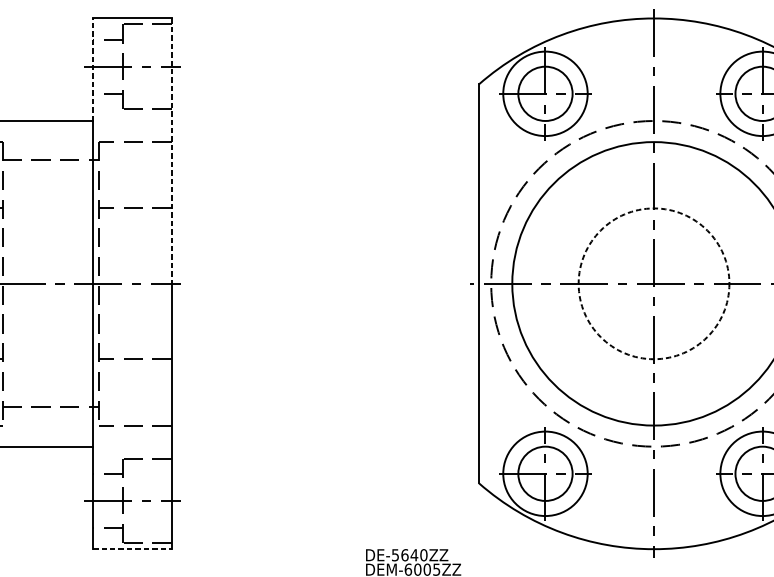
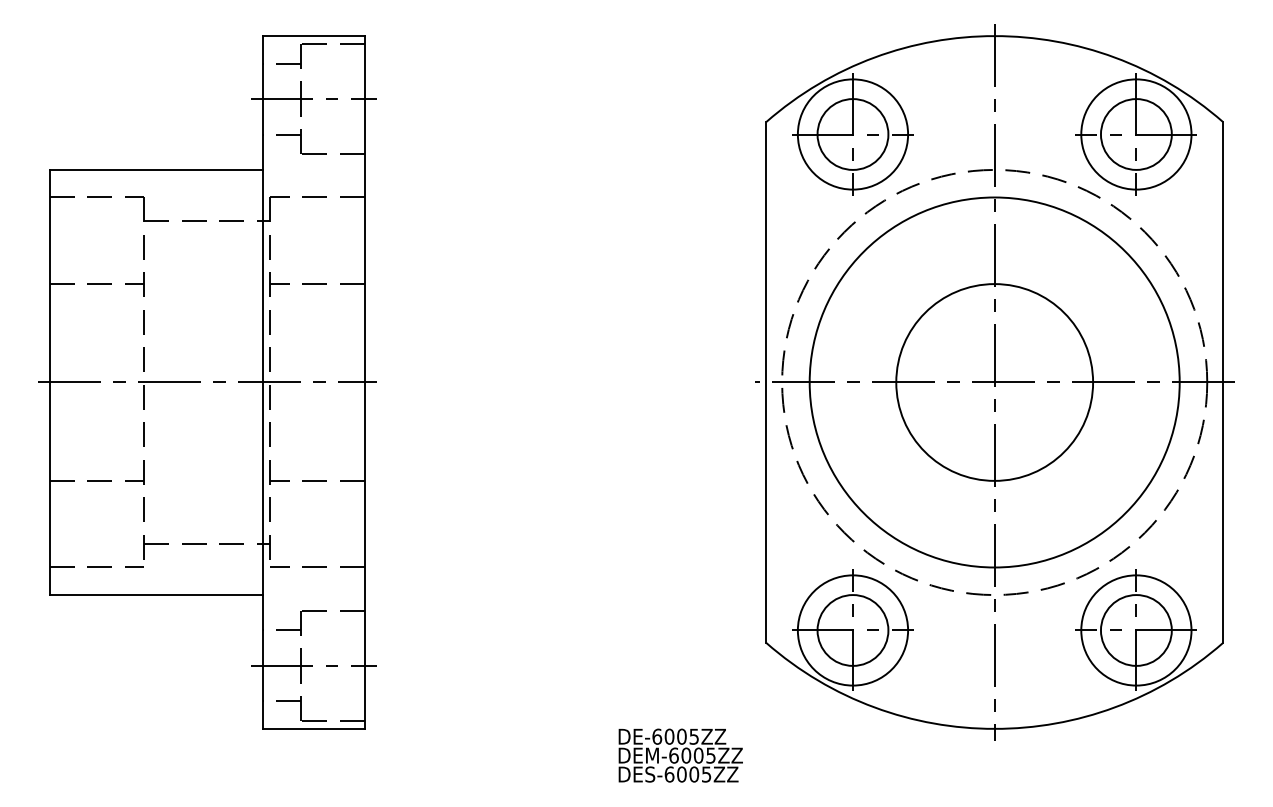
line: (93, 70) -> (262, 103), dashed -> solid
line: (171, 151) -> (364, 209), dashed -> solid
circle: (653, 283) -> (994, 382), dashed -> solid
line: (132, 548) -> (314, 728), dashed -> solid
text: (409, 555) -> (675, 736), DE-5640ZZ -> DE-6005ZZ

